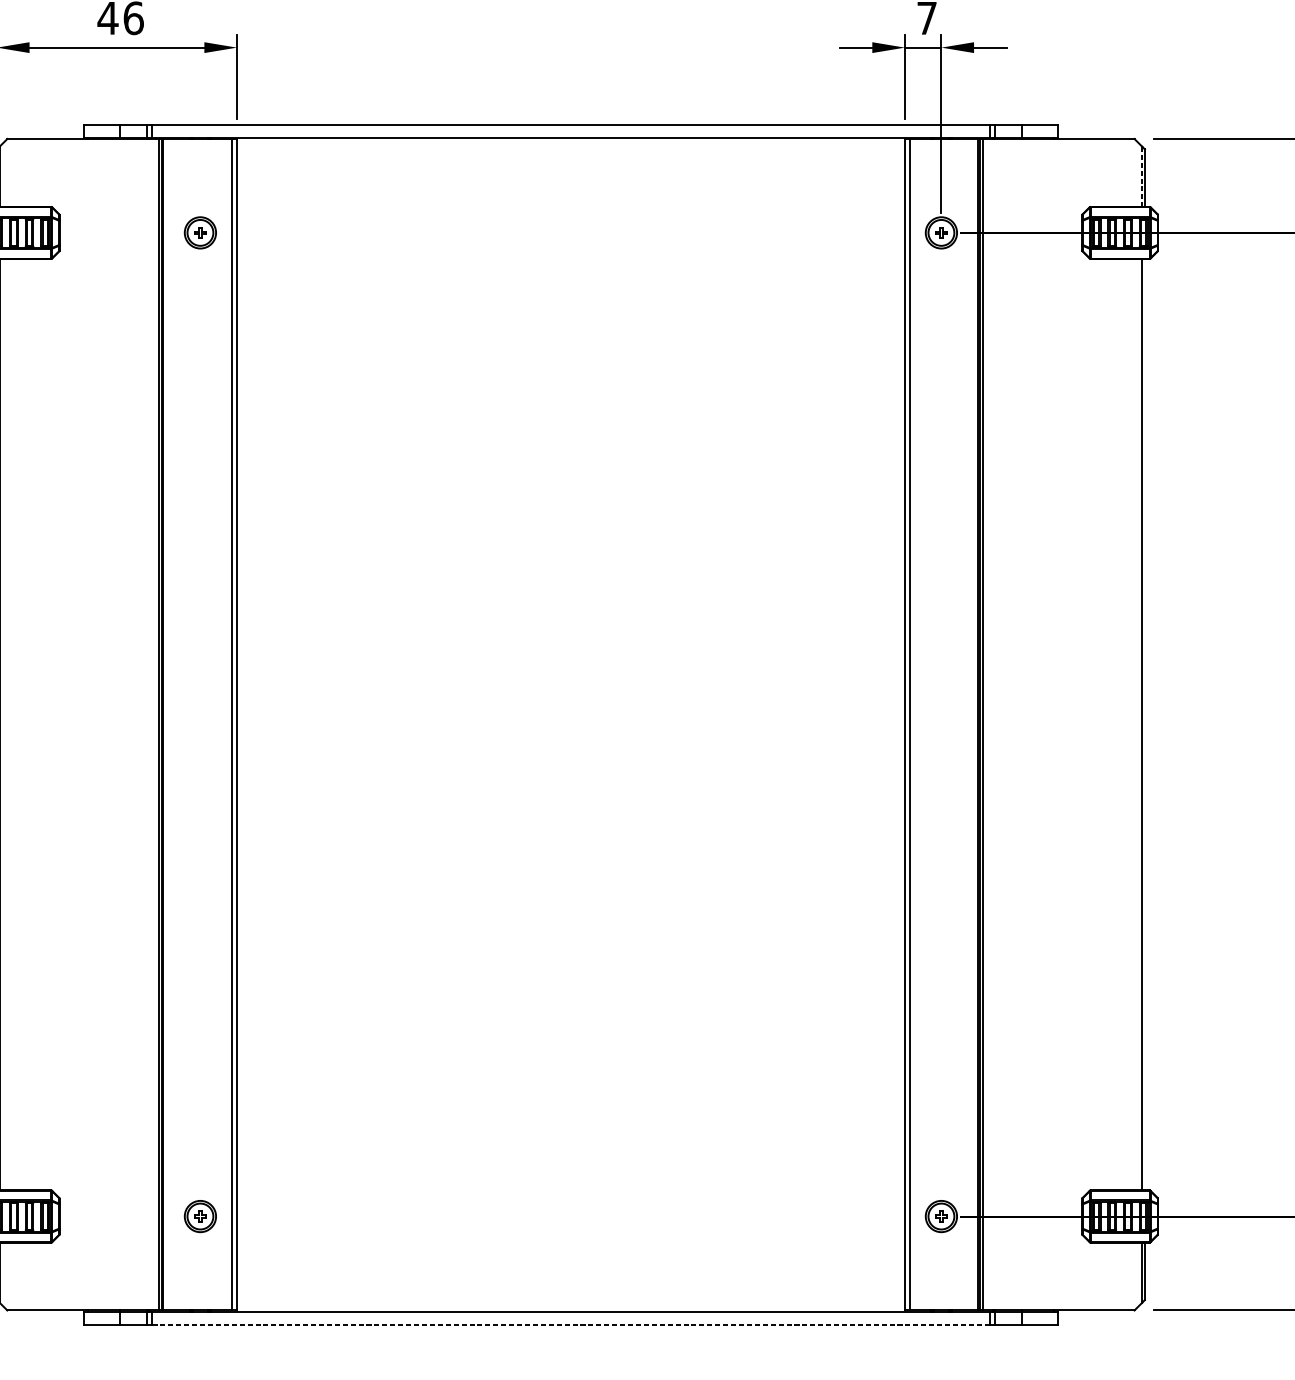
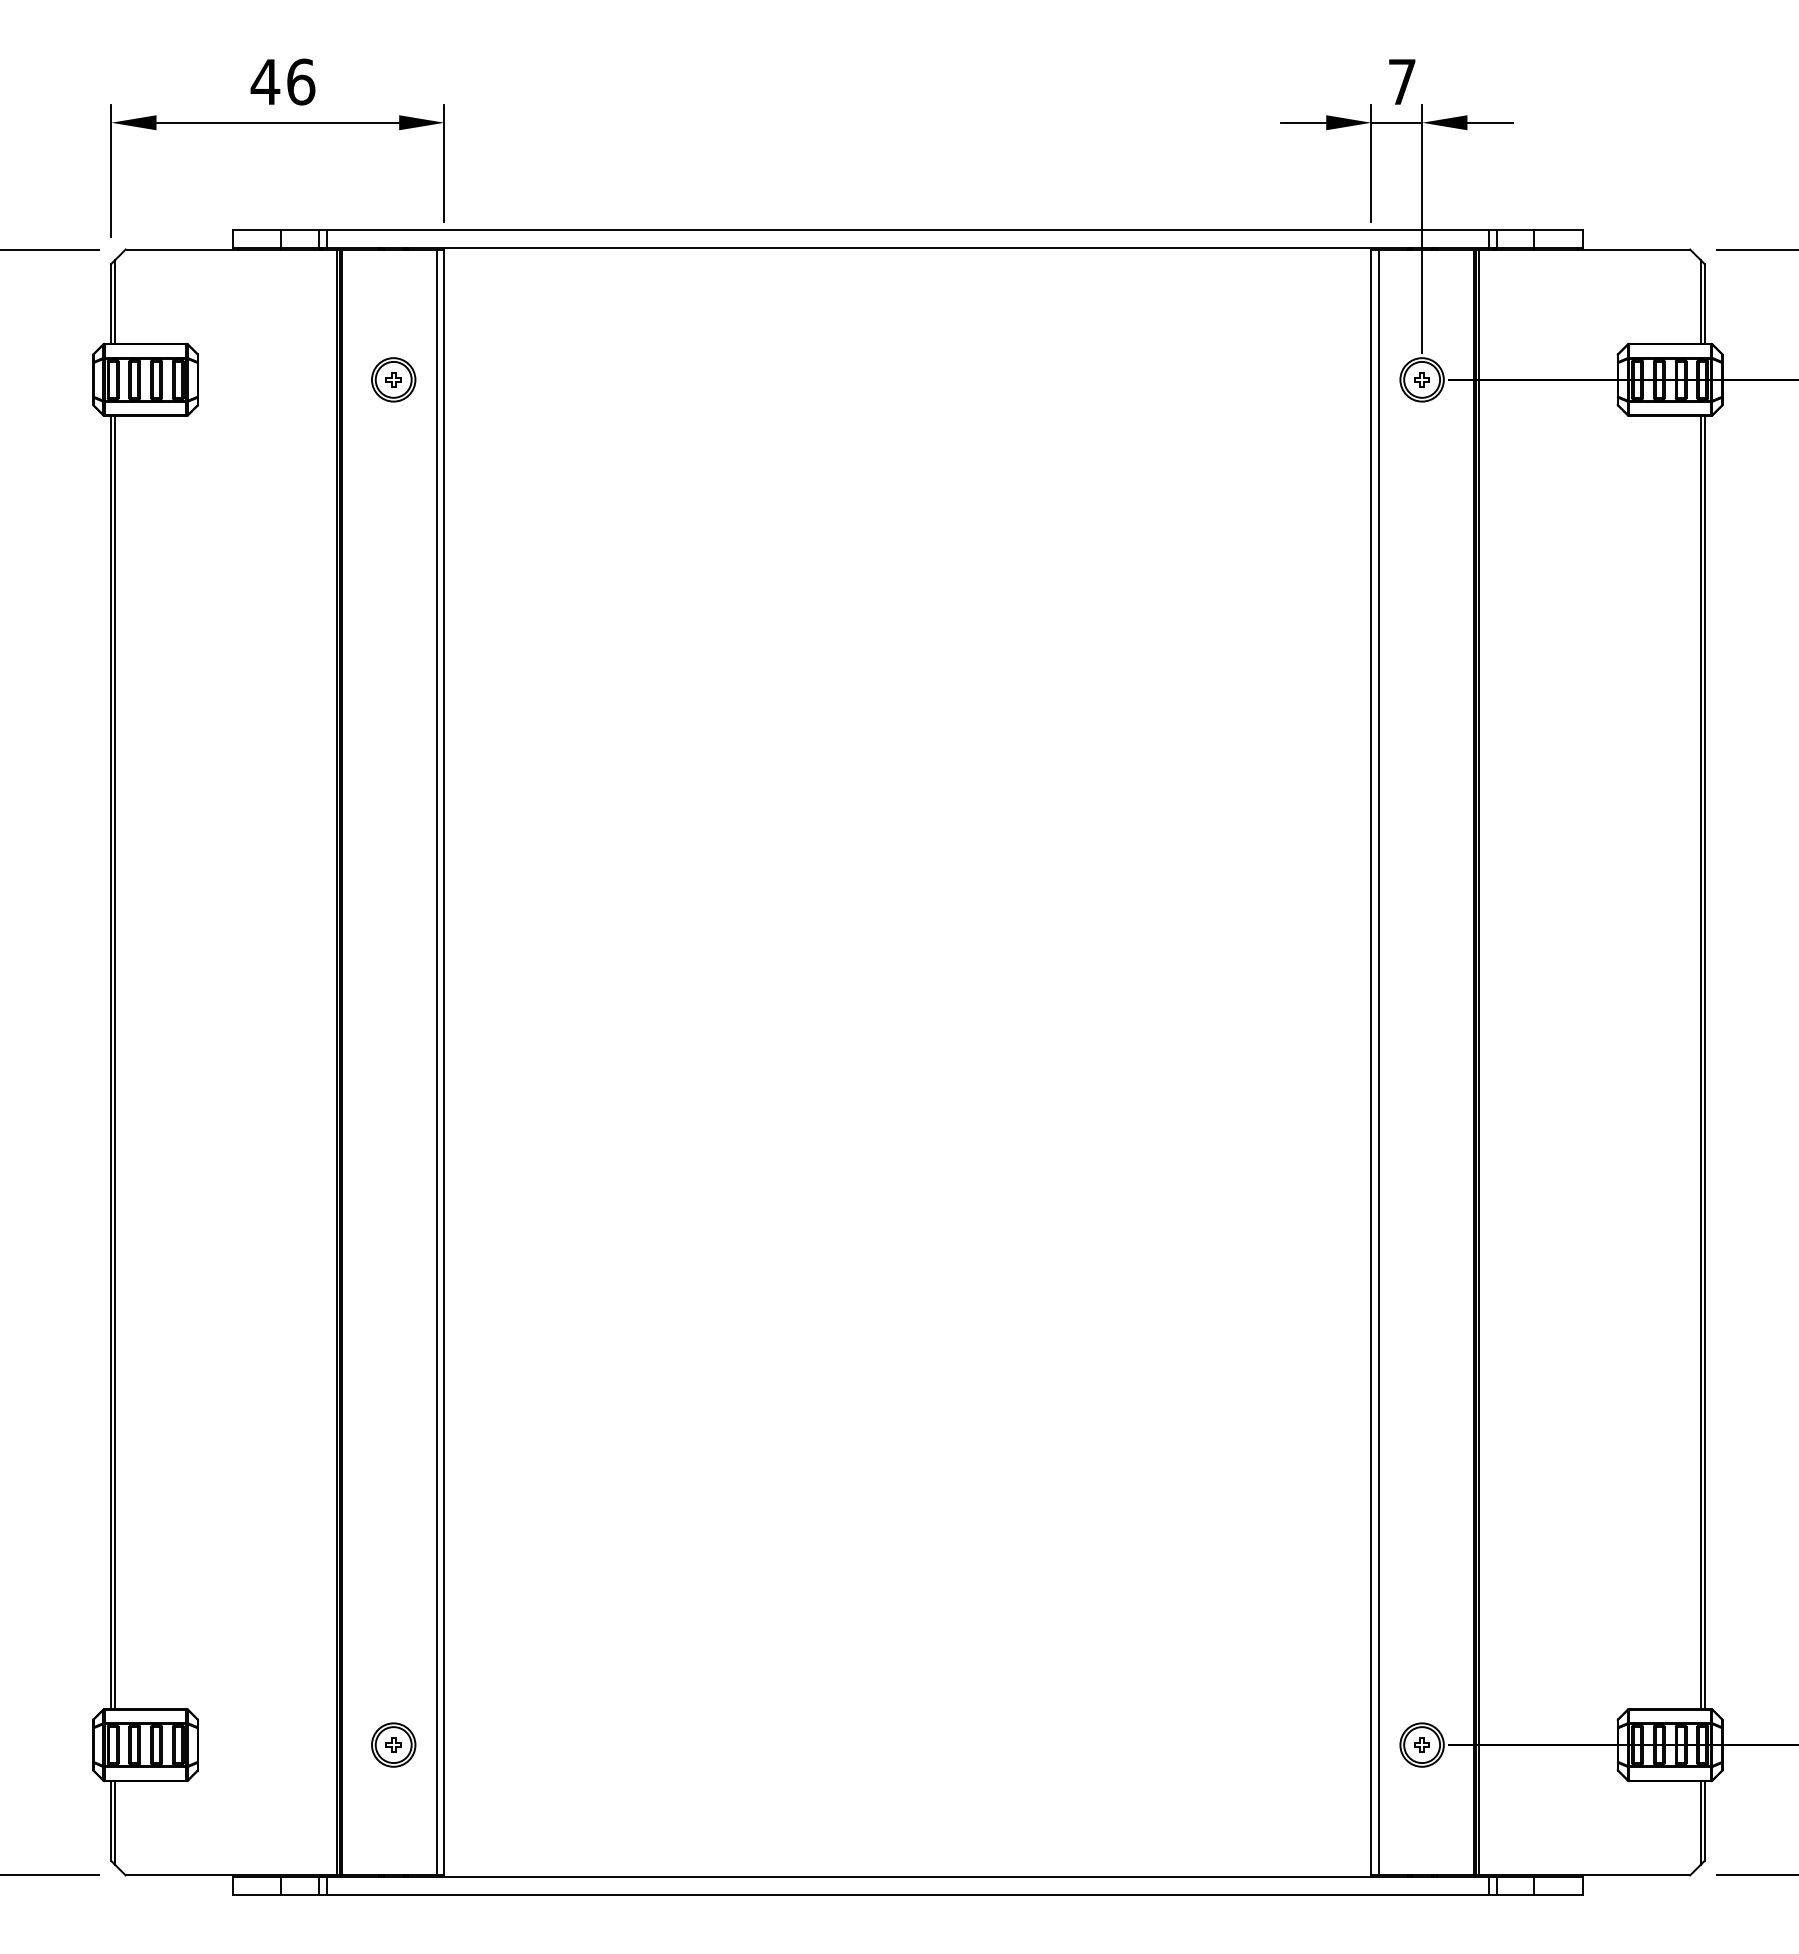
line: (1141, 177) -> (1700, 302), dashed -> solid
line: (1144, 724) -> (1704, 1062), added
line: (570, 1324) -> (907, 1895), dashed -> solid

